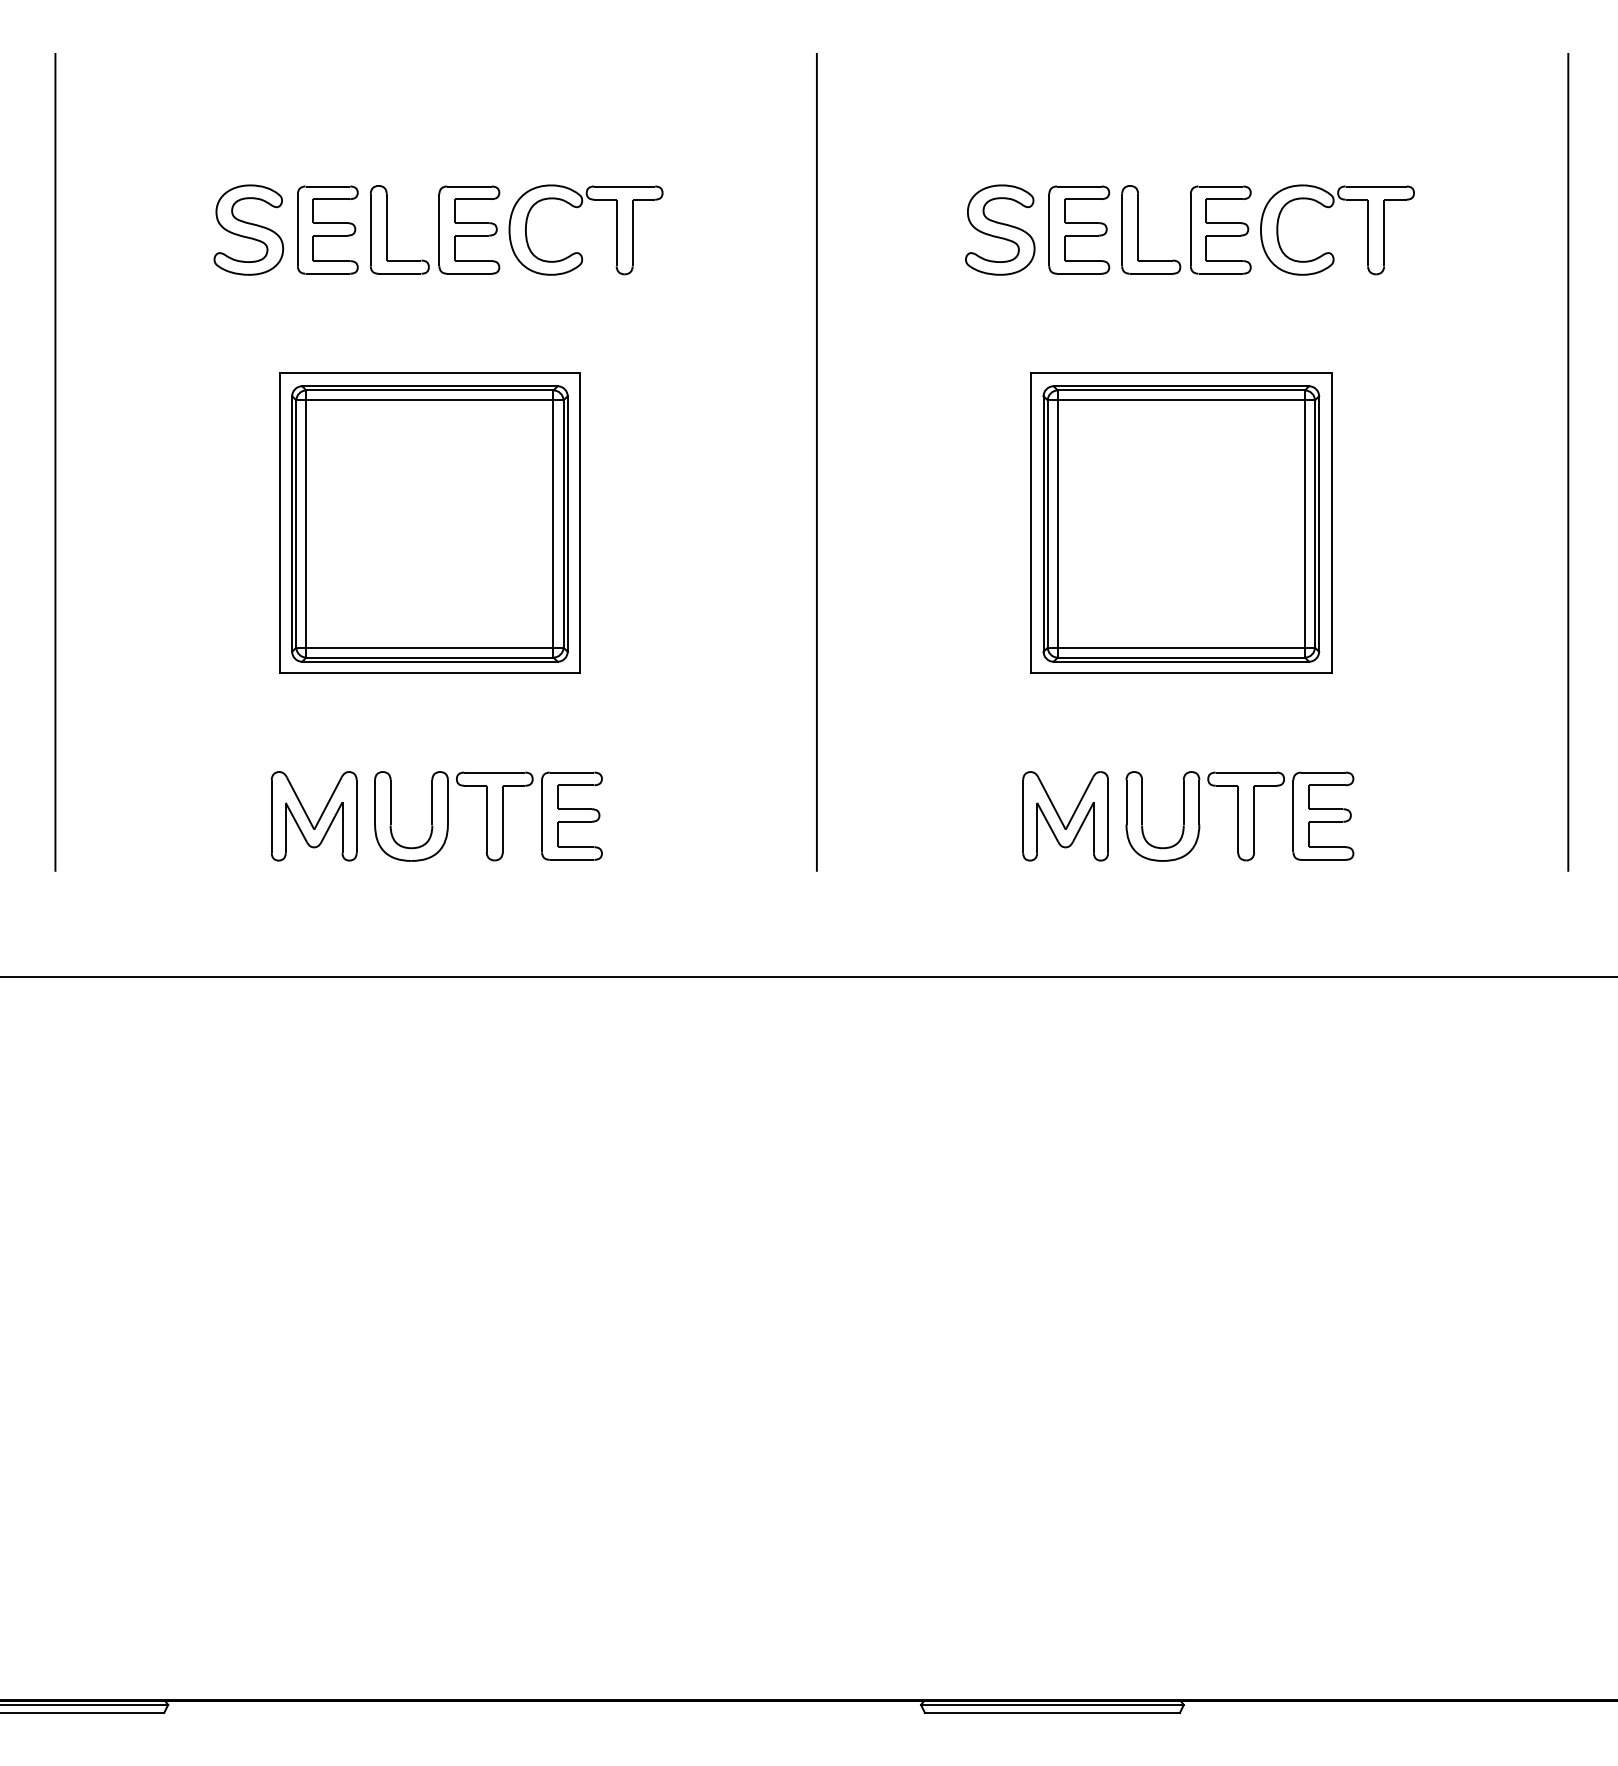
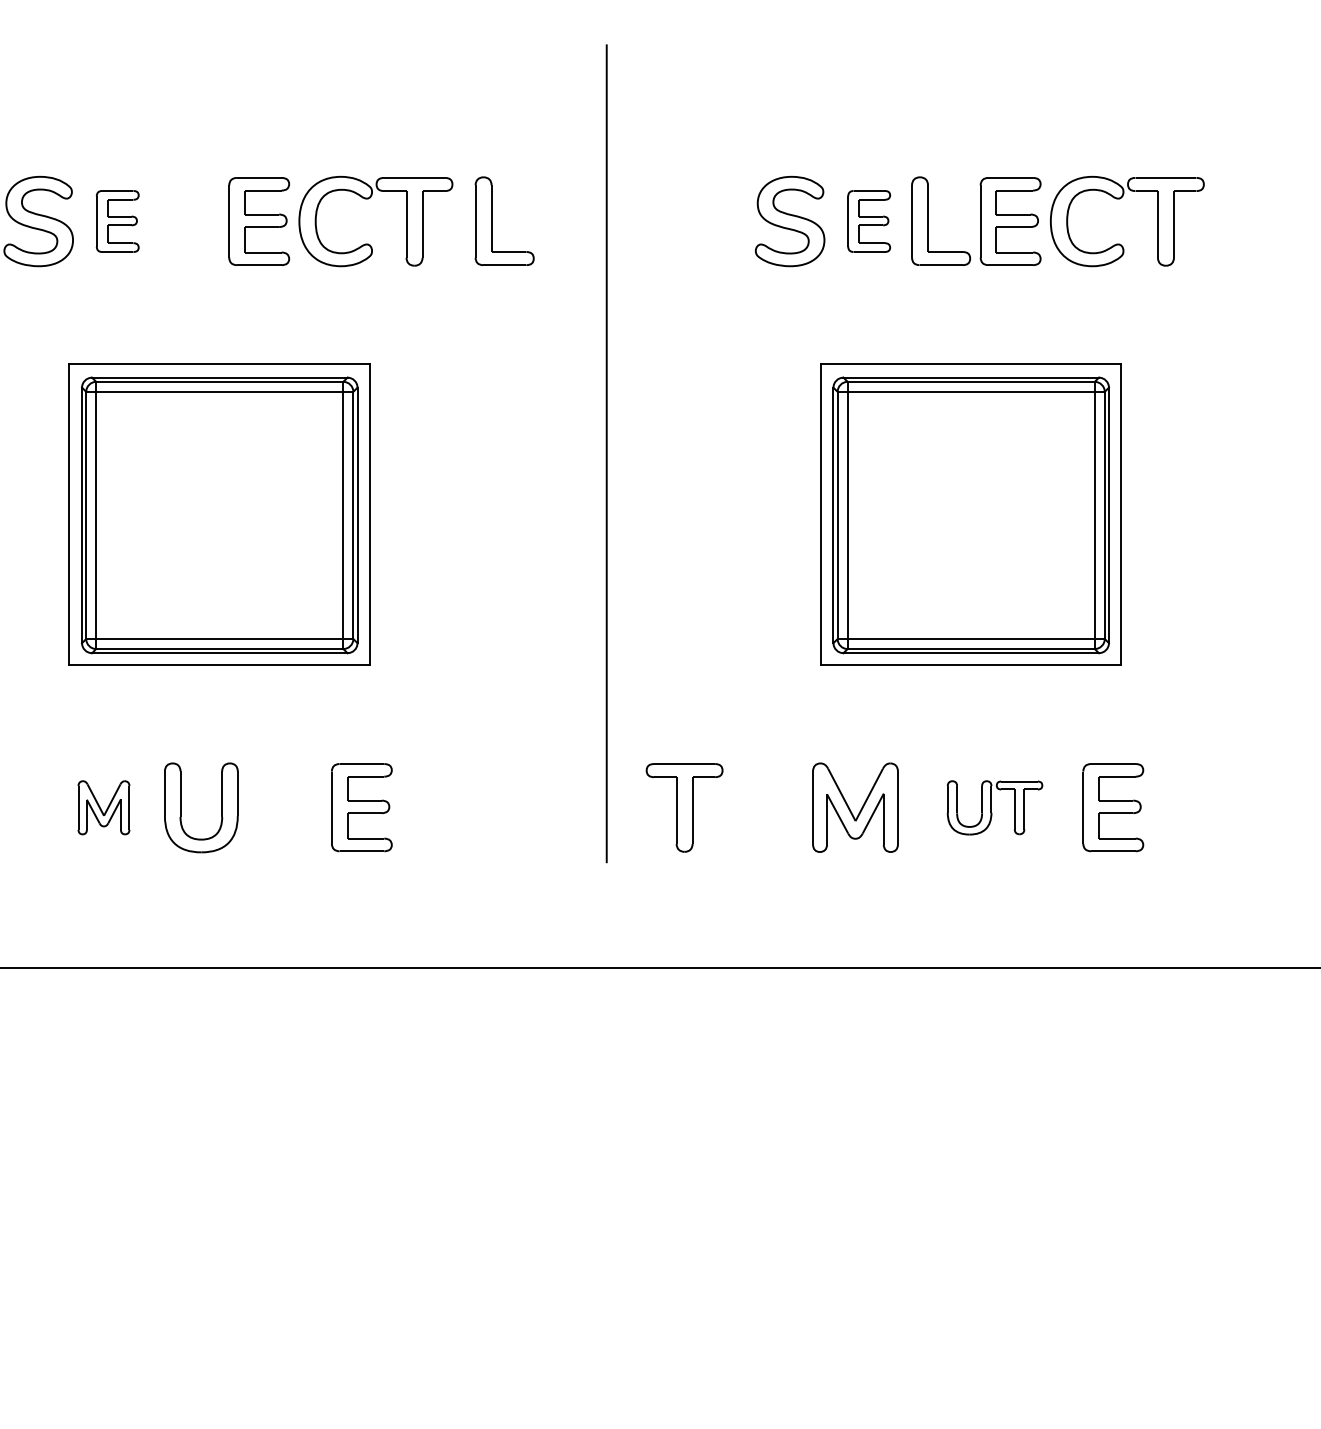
part: (327, 229) -> (117, 220), size x0.7
part: (387, 229) -> (492, 220), moved
part: (1079, 229) -> (869, 220), size x0.7
part: (313, 816) -> (103, 807), size x0.6
part: (494, 816) -> (684, 807), moved
part: (1204, 816) -> (994, 807), size x0.6

